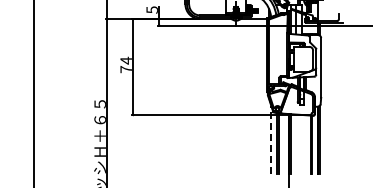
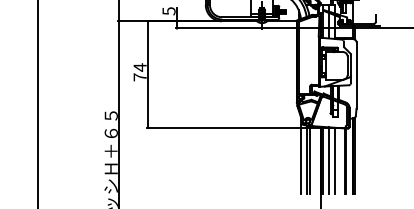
line: (271, 139) -> (301, 155), dashed -> solid
line: (296, 144) -> (329, 160), added
line: (301, 144) -> (334, 160), added

